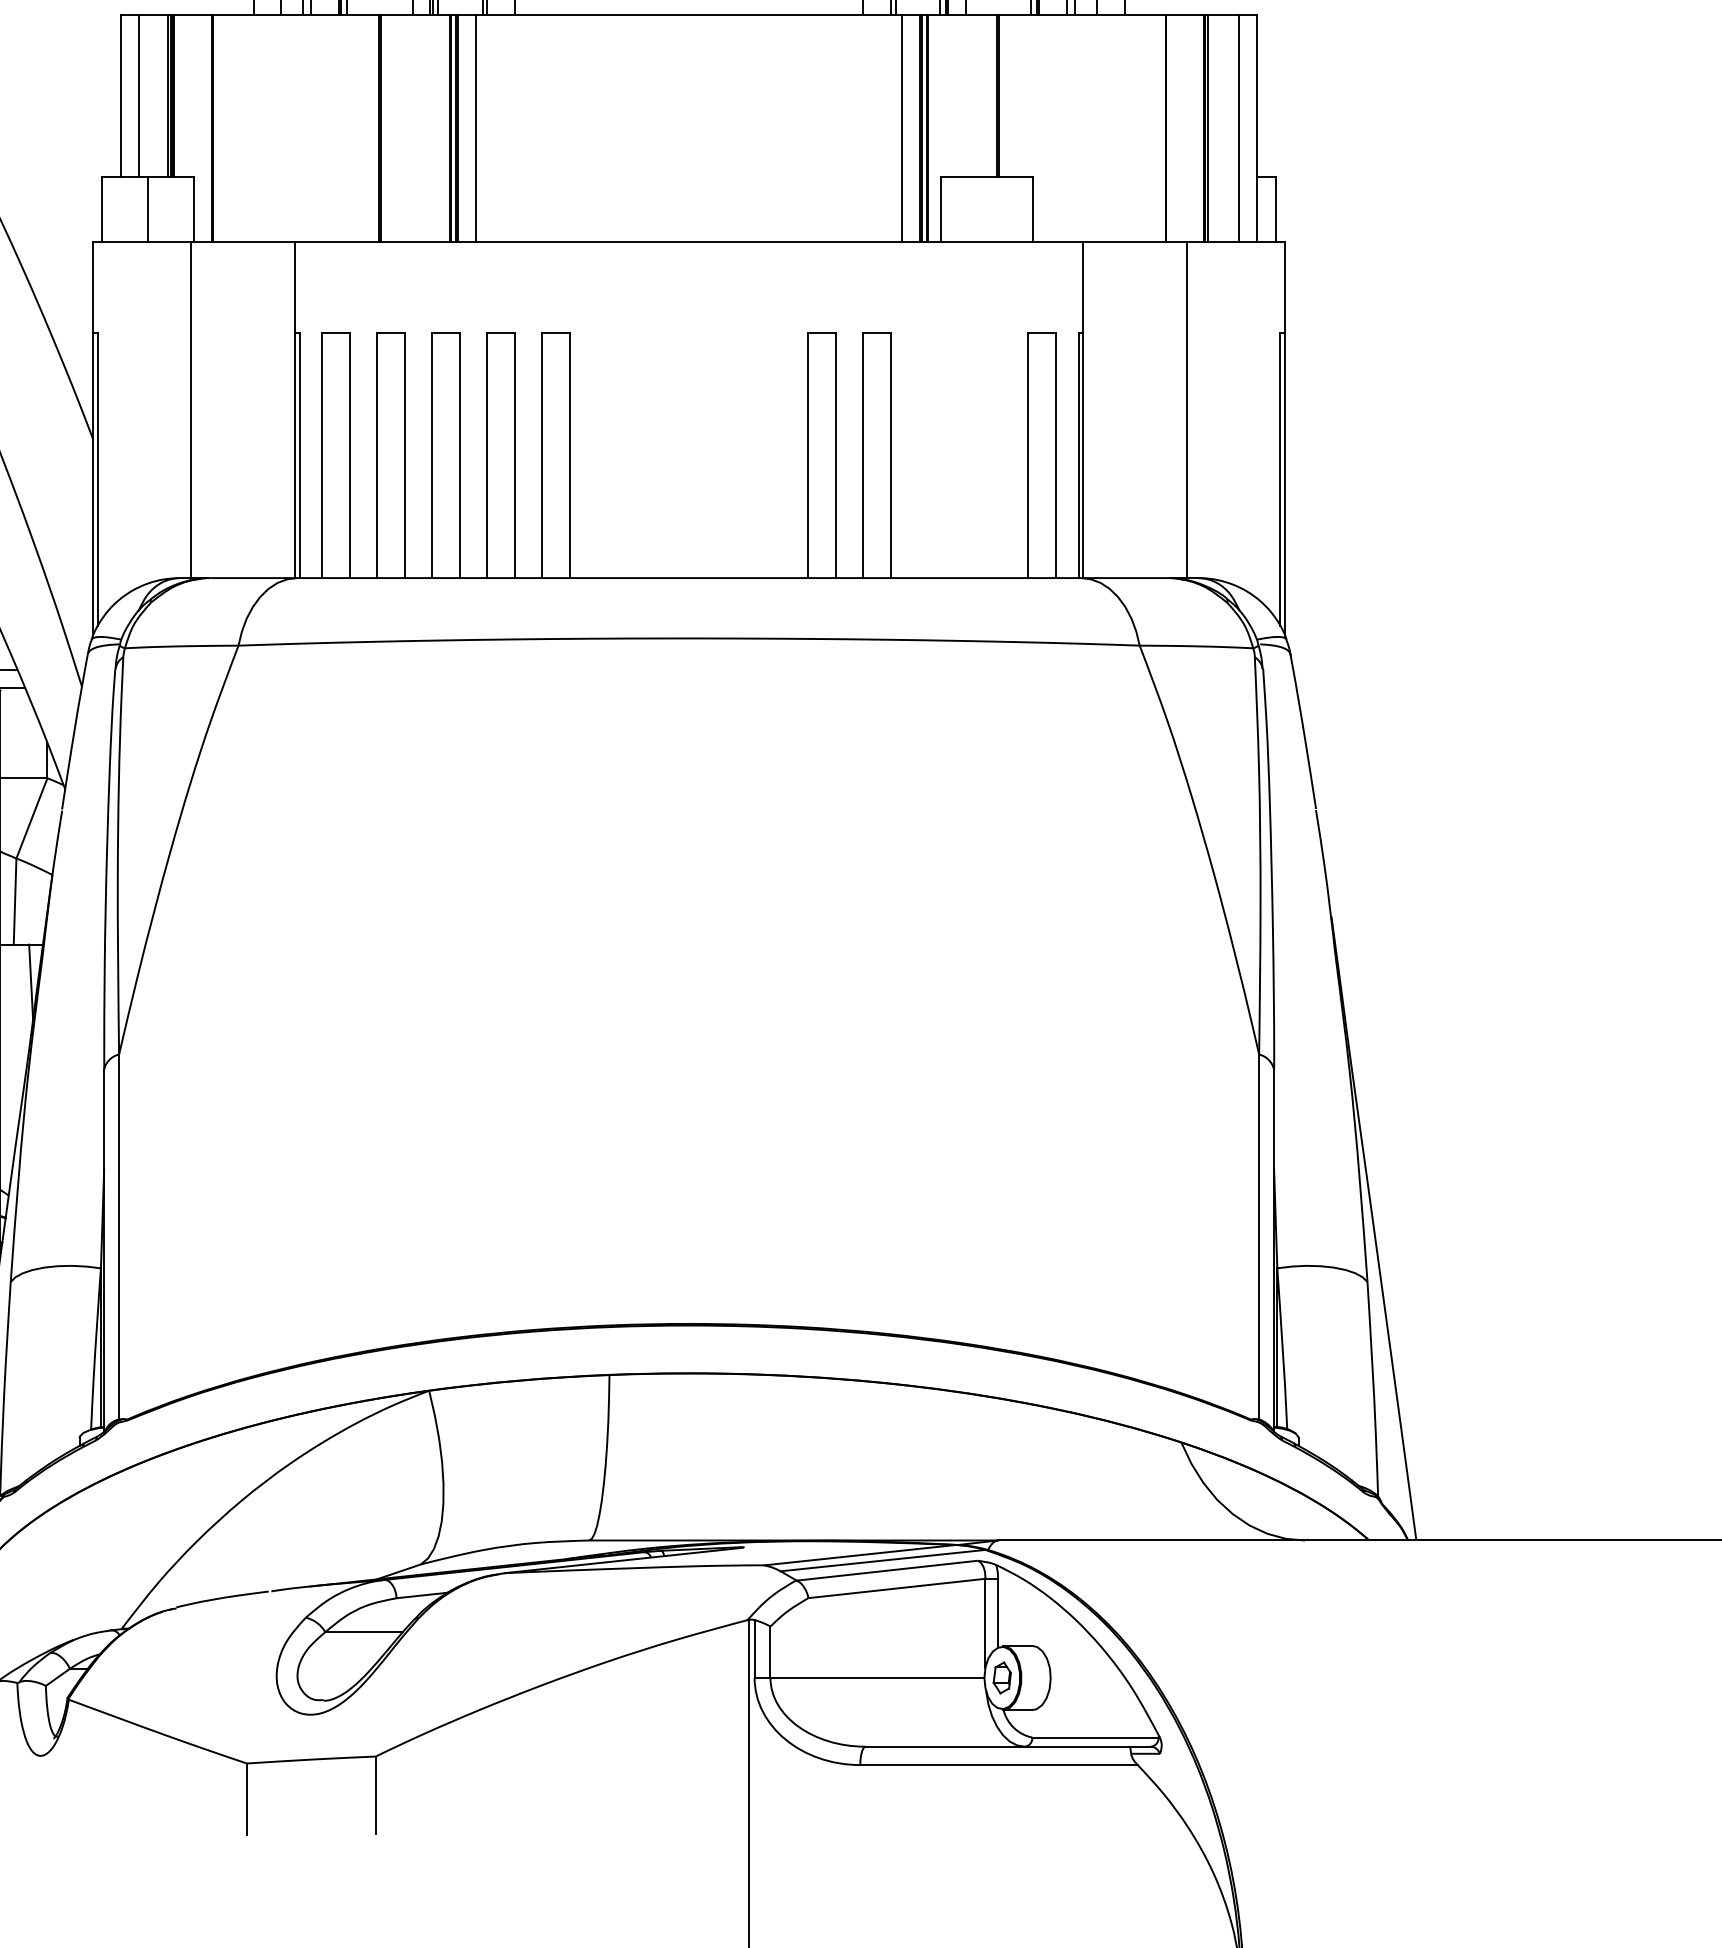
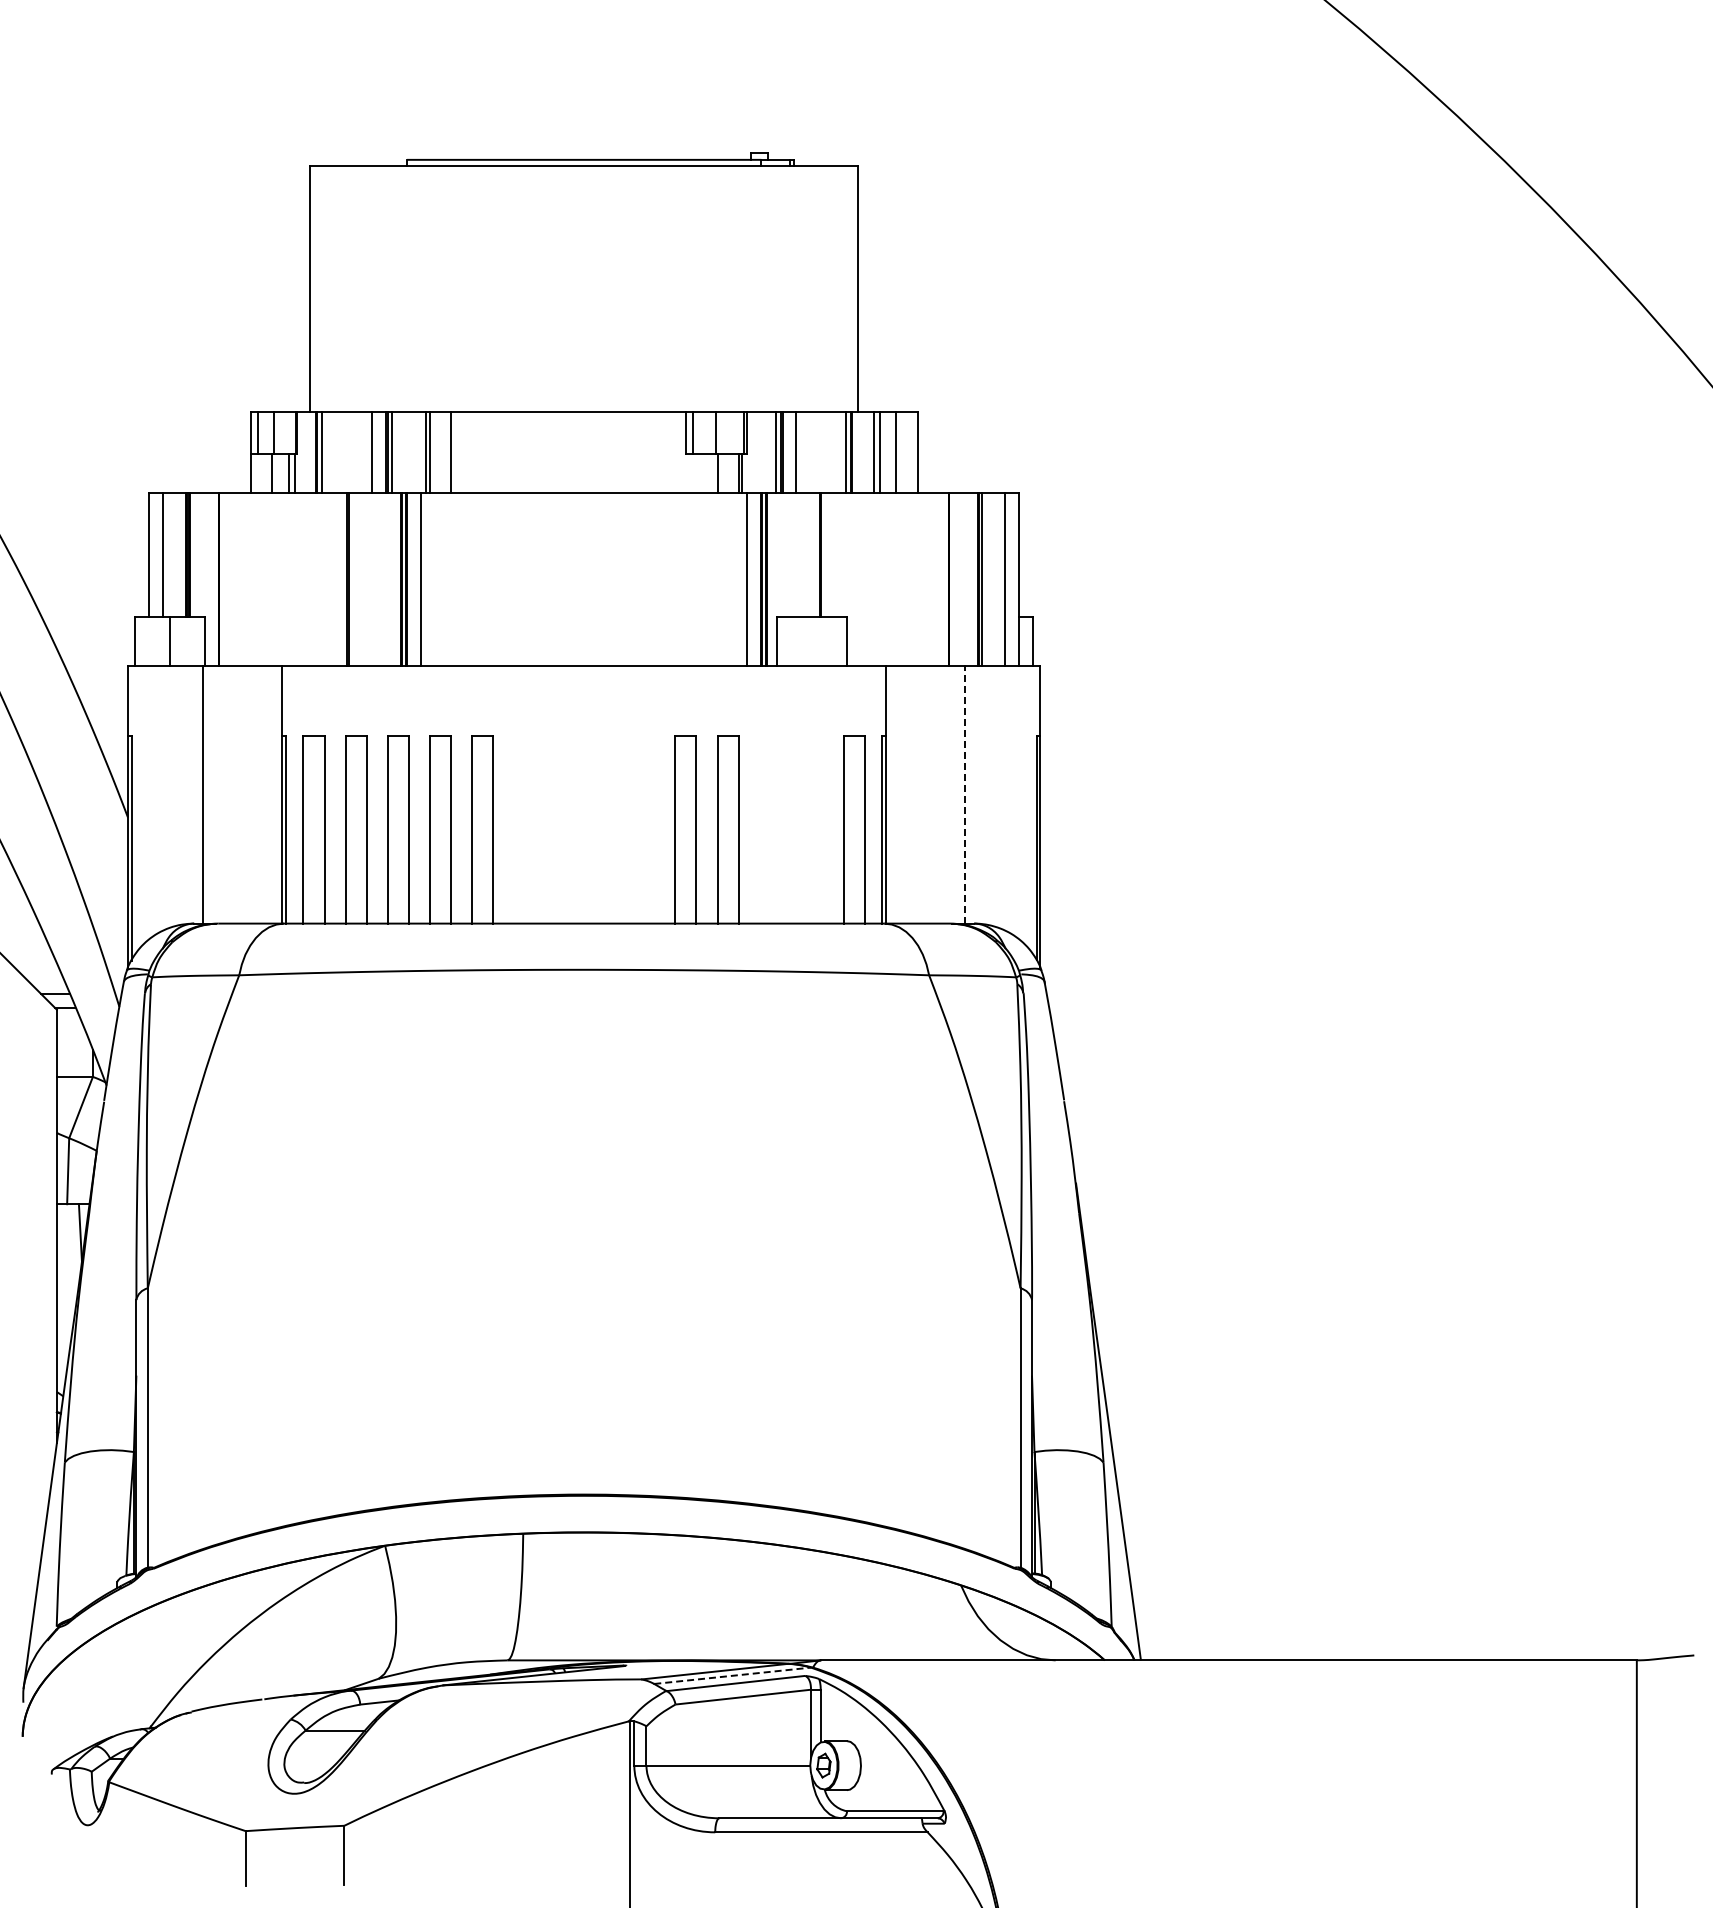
line: (1187, 409) -> (965, 794), solid -> dashed
line: (882, 1560) -> (732, 1675), solid -> dashed

